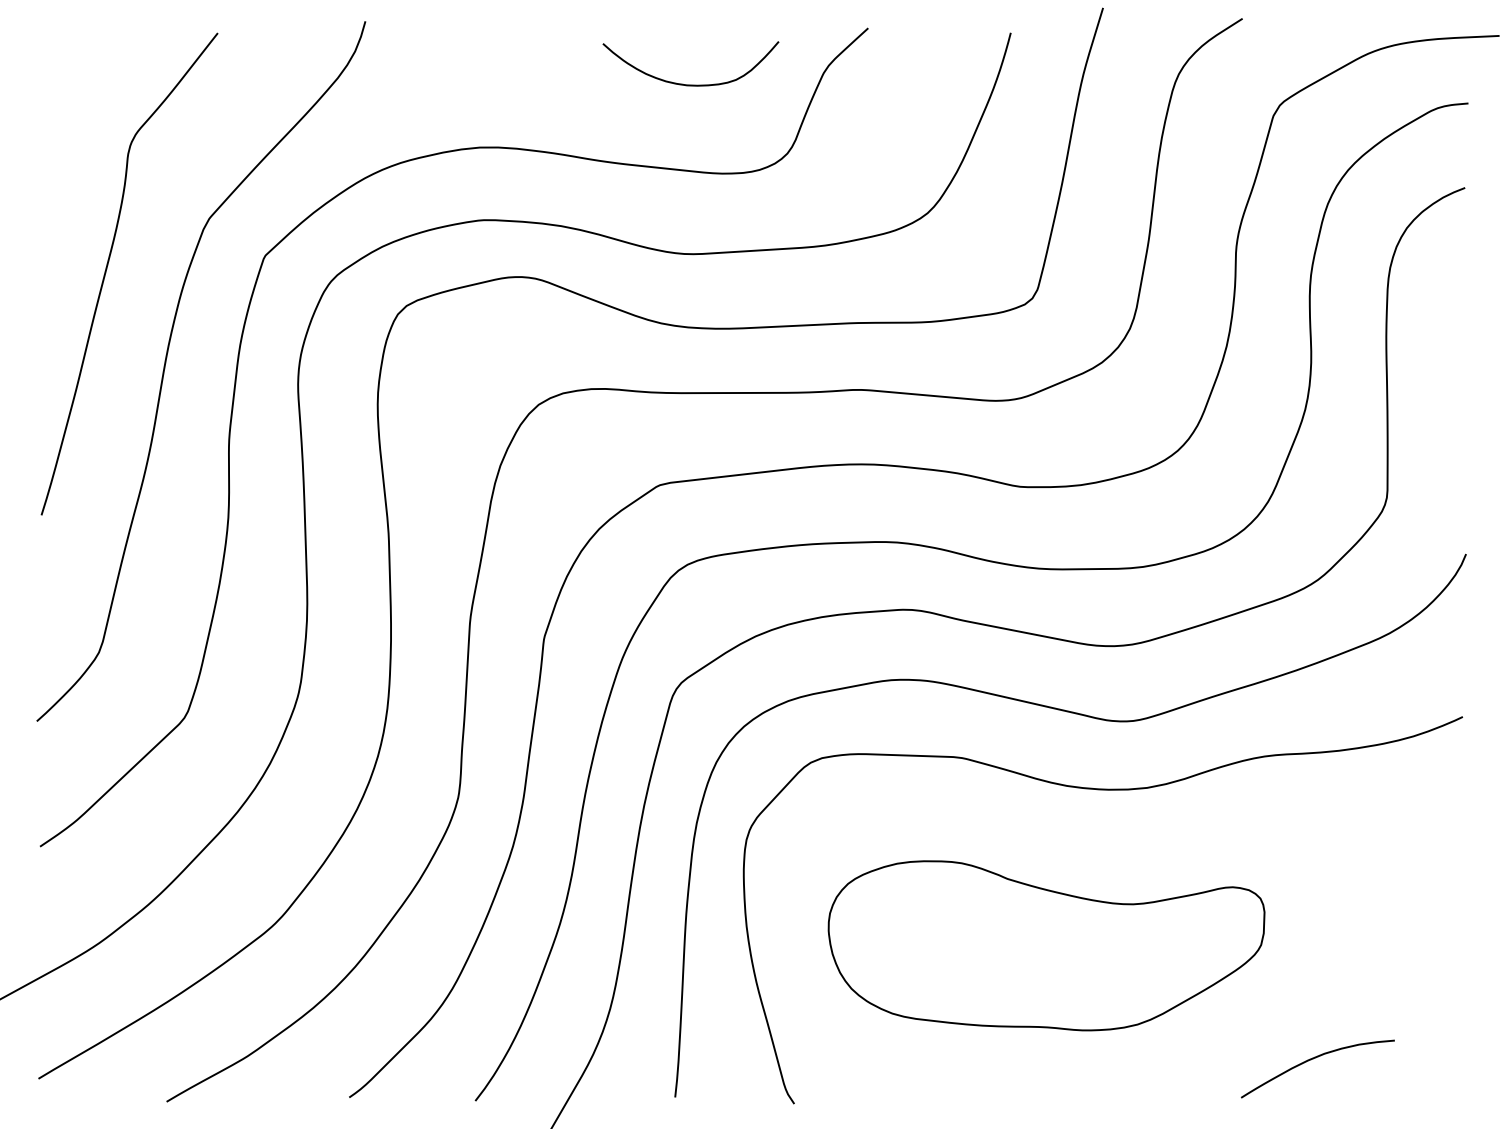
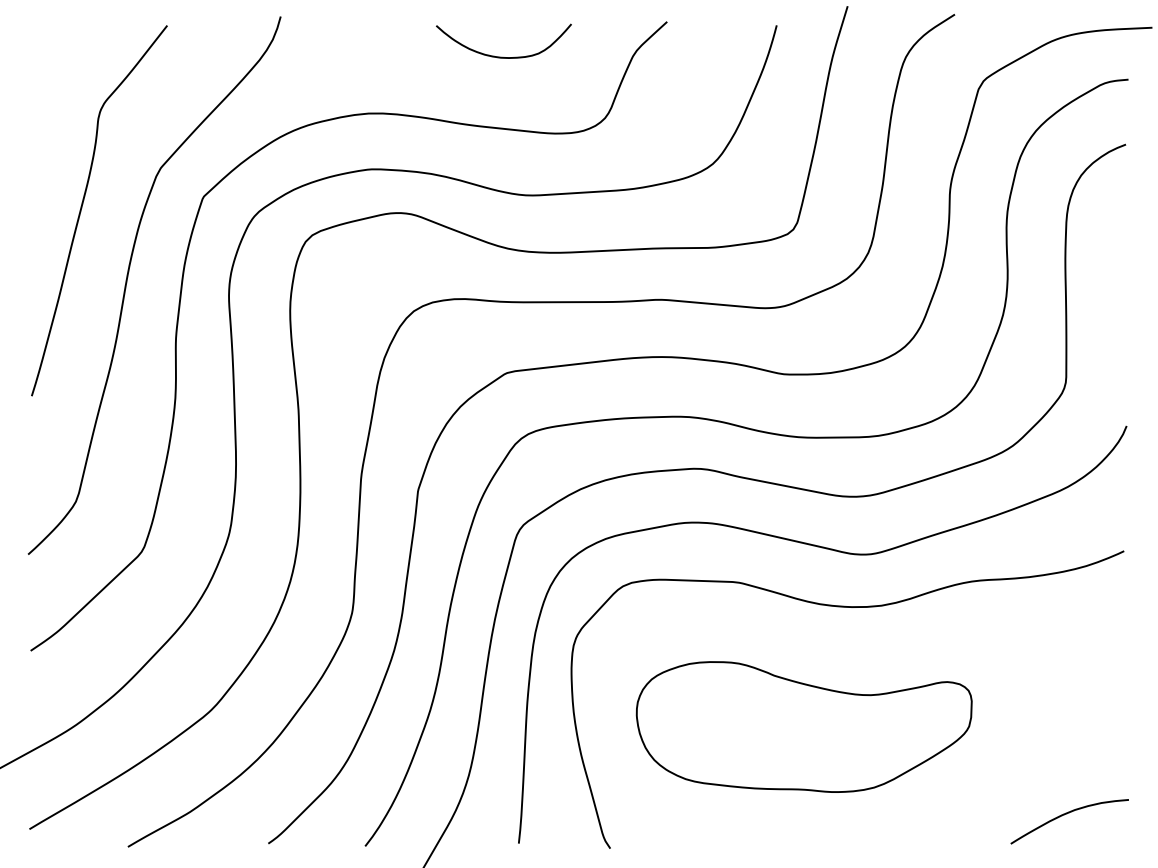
curve: (689, 83) -> (502, 56), moved
curve: (1313, 1059) -> (1066, 814), moved

